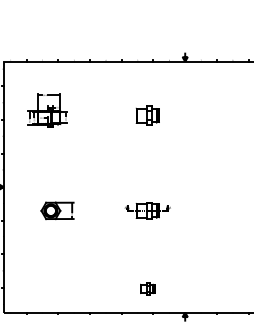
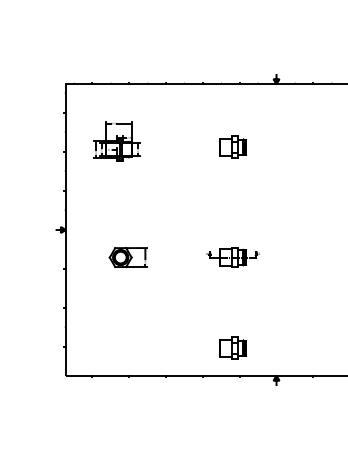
part: (147, 288) -> (232, 347), size x1.67

